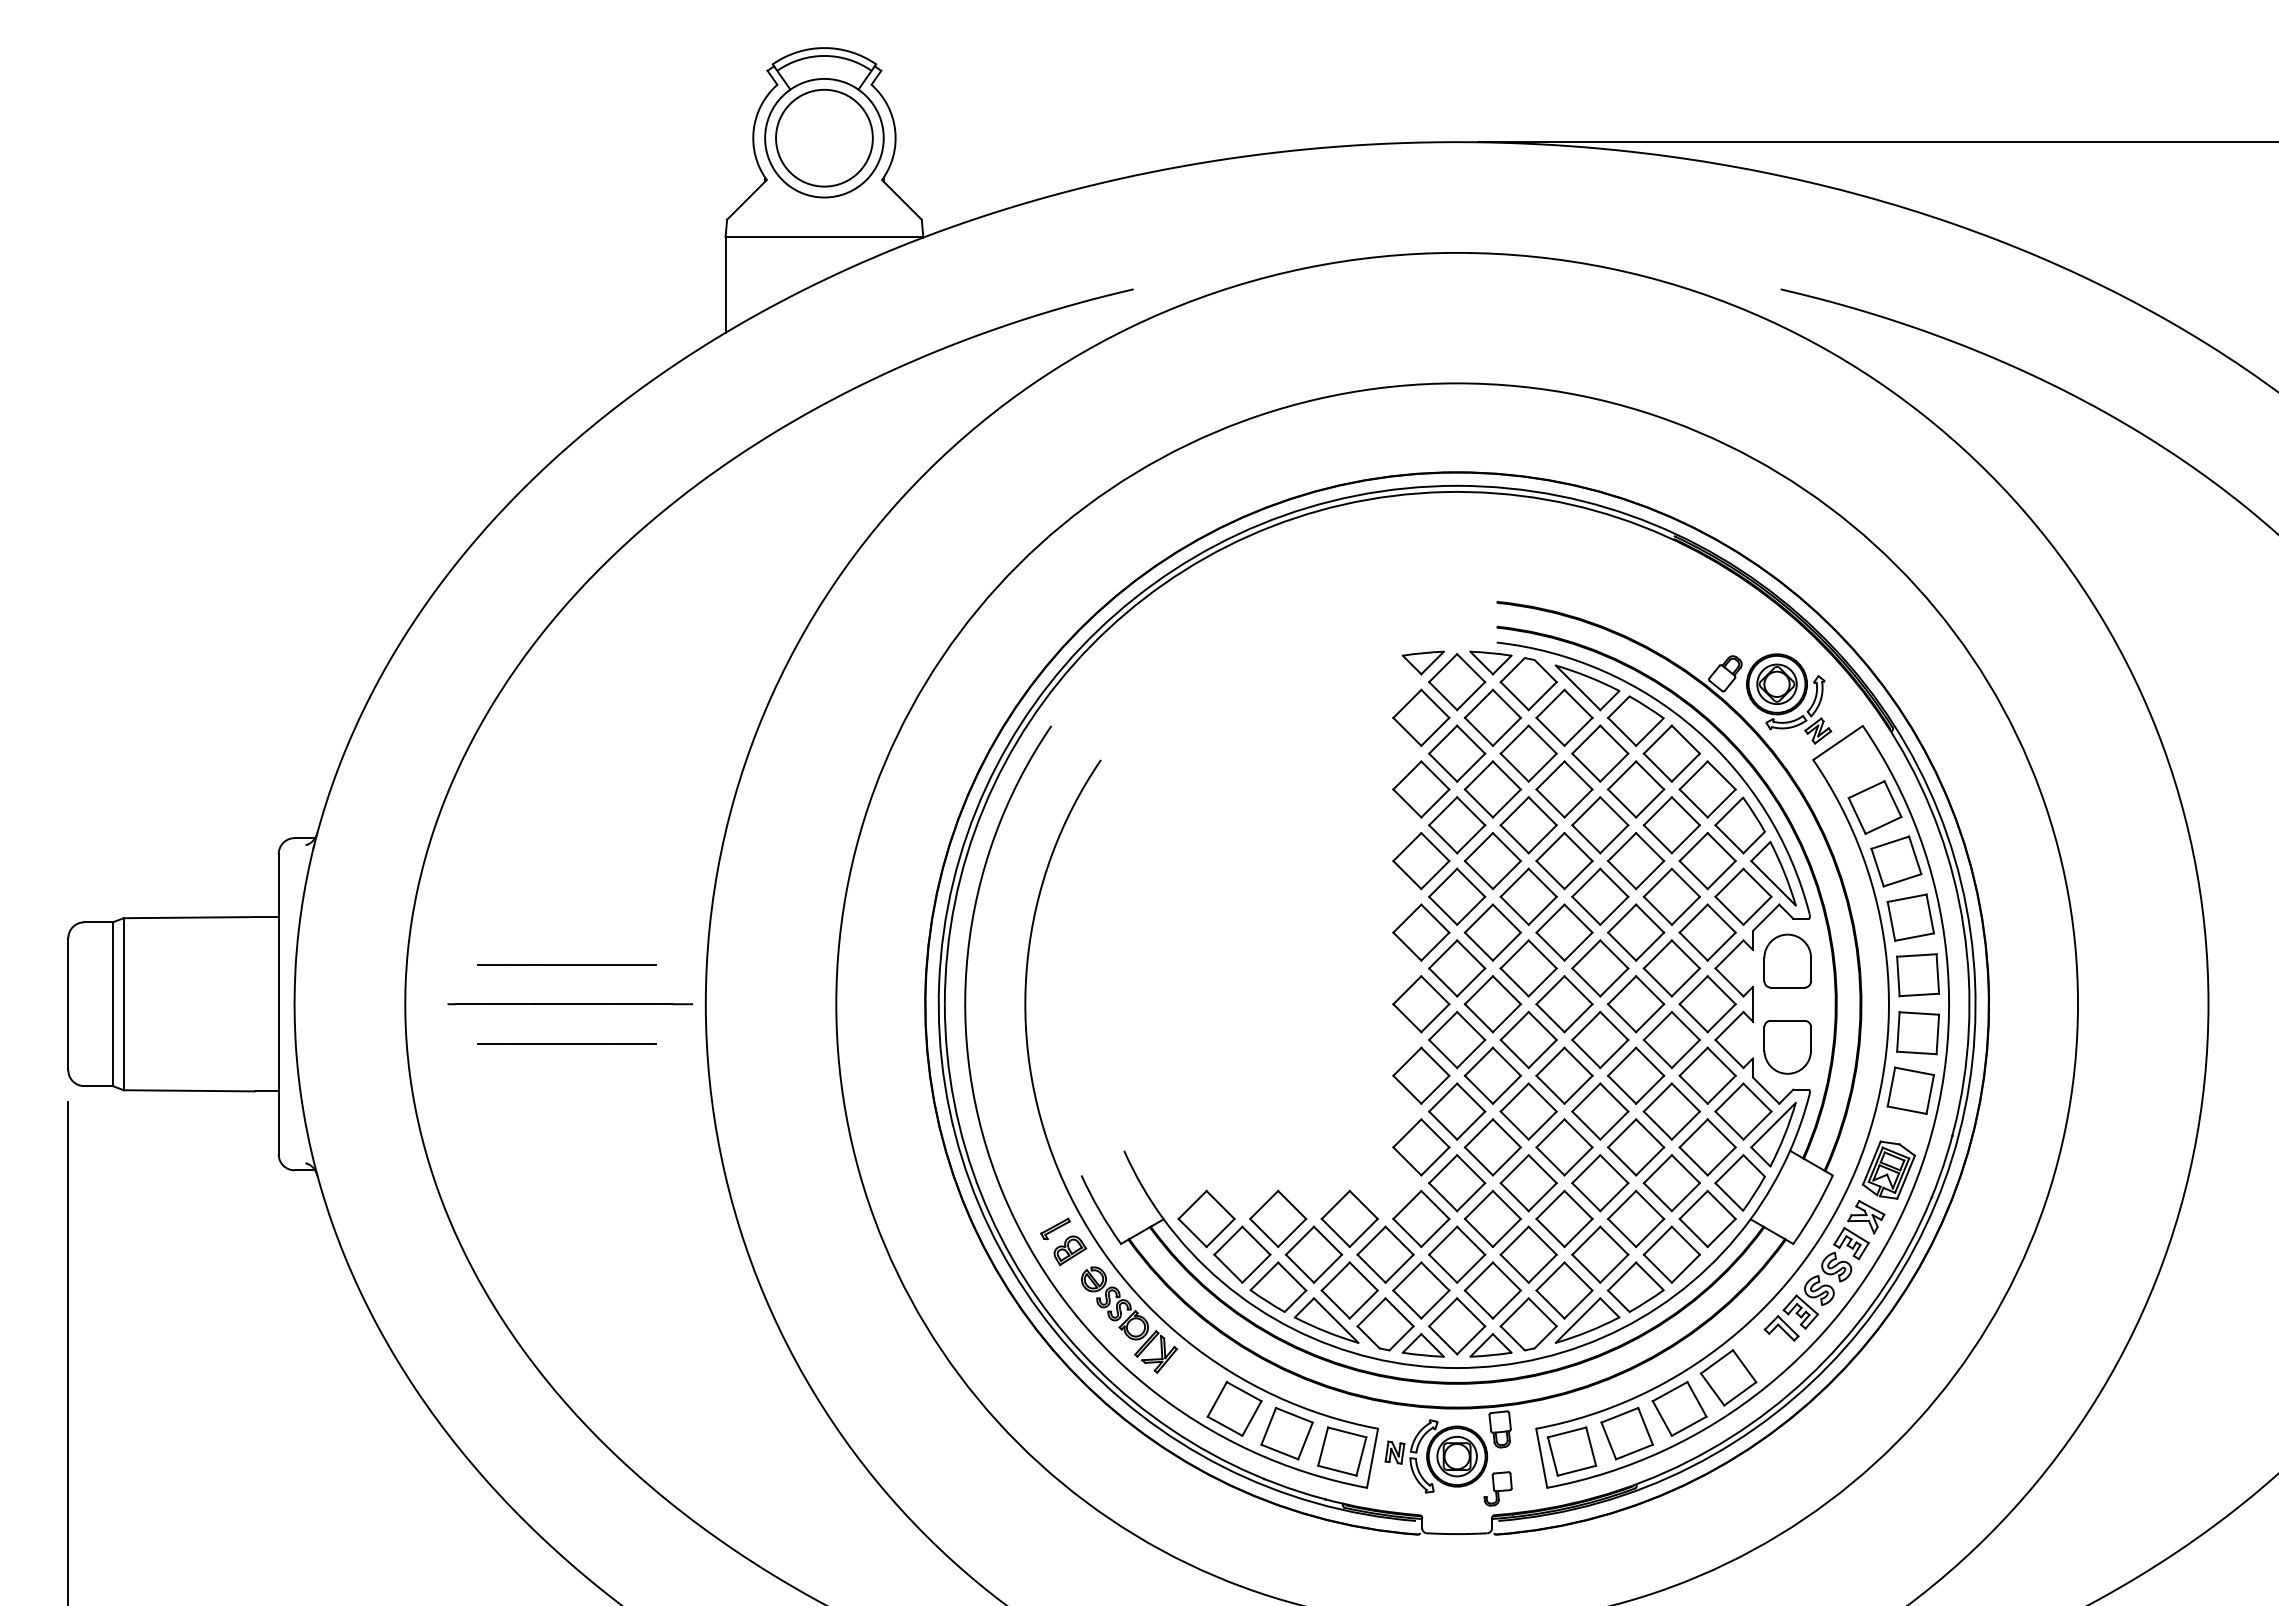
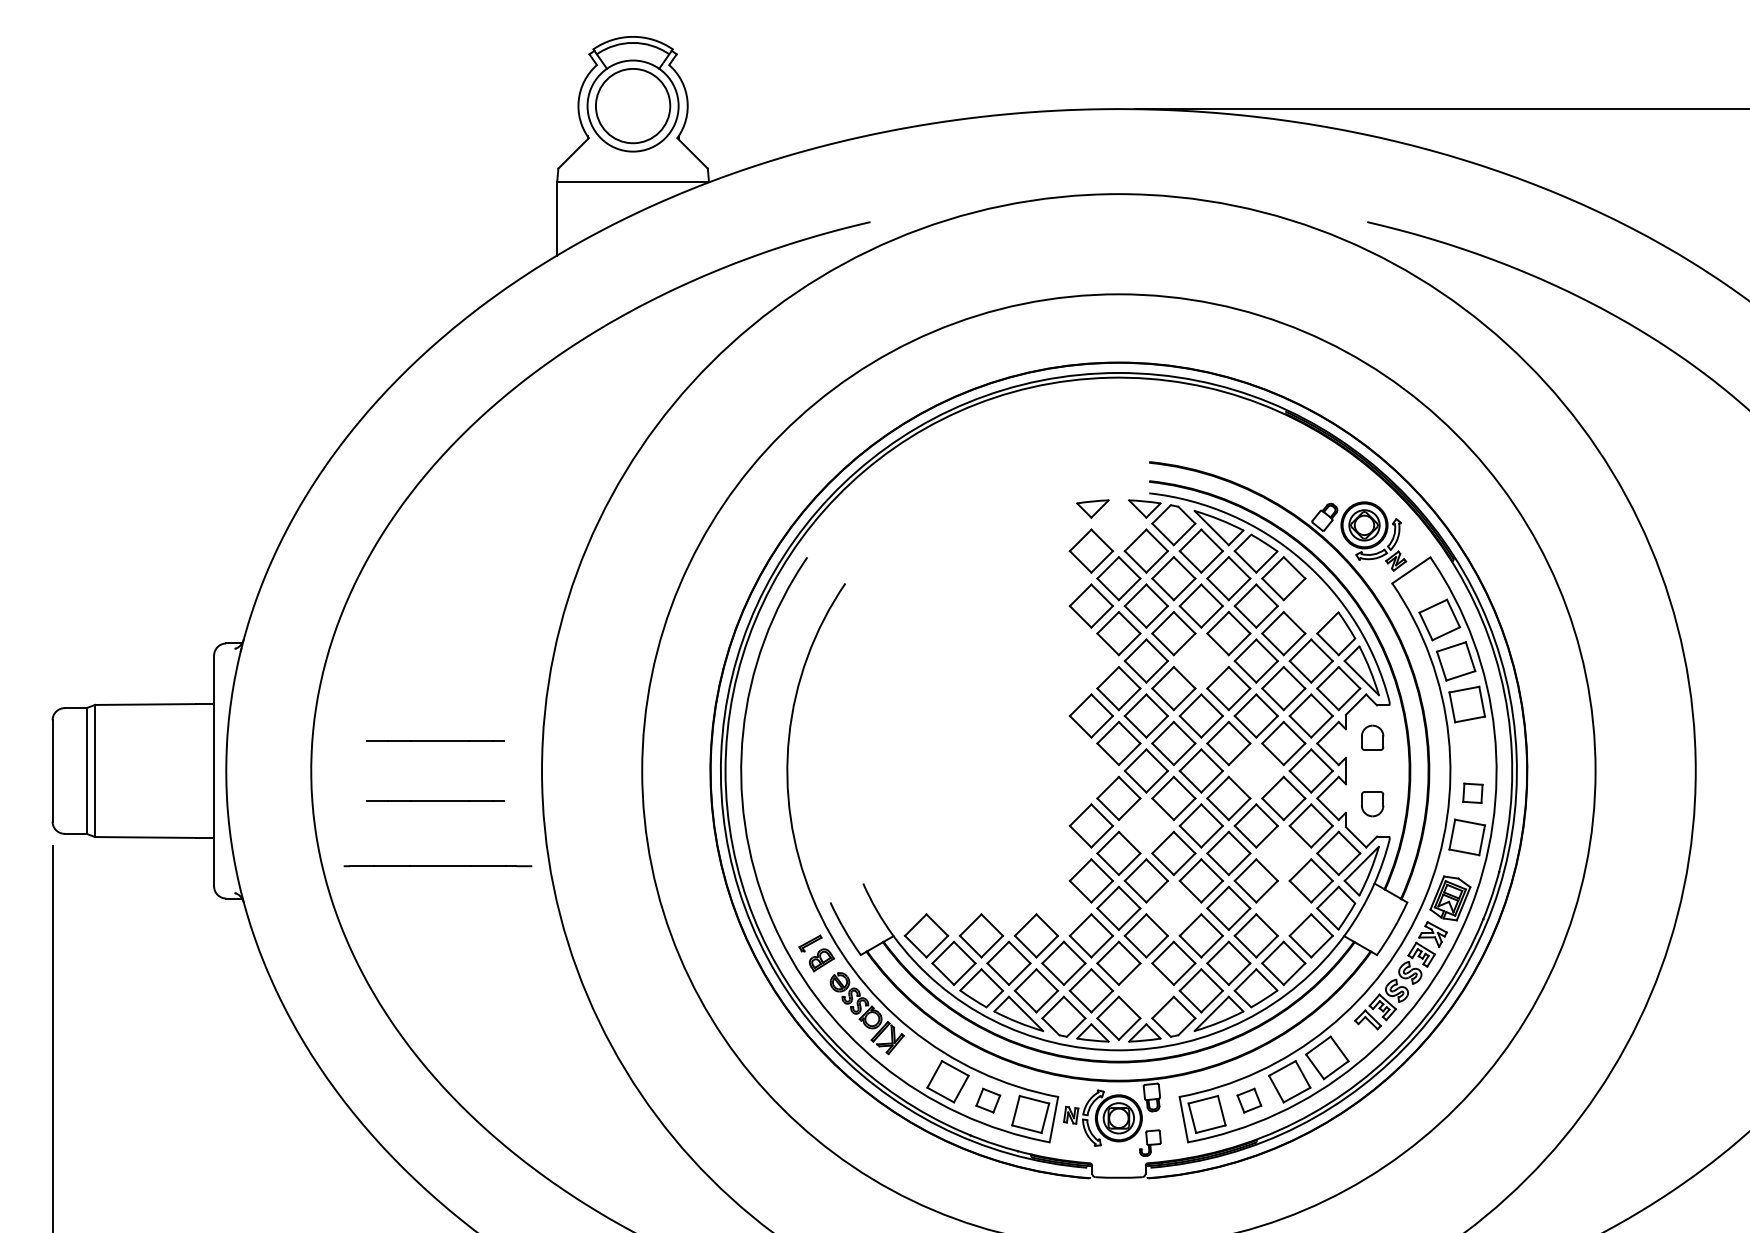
part: (1457, 682) -> (1119, 523), removed
part: (1707, 789) -> (1311, 606), removed
part: (1421, 860) -> (1091, 660), removed
part: (1564, 860) -> (1201, 660), removed
part: (1787, 960) -> (1372, 737), size x0.6
part: (1917, 975) -> (1472, 748), removed
line: (570, 1004) -> (438, 866), moved
part: (1421, 1004) -> (1091, 771), removed
part: (1636, 1004) -> (1256, 771), removed
part: (1918, 1033) -> (1473, 793), size x0.6
part: (1787, 1047) -> (1372, 804), size x0.6
part: (1492, 1075) -> (1146, 825), removed
part: (1671, 1111) -> (1283, 853), removed
part: (1528, 1183) -> (1173, 908), removed
part: (1671, 1183) -> (1283, 908), removed
part: (1492, 1290) -> (1146, 990), removed
part: (1286, 1433) -> (987, 1100), size x0.6
part: (1626, 1433) -> (1248, 1100), size x0.6

